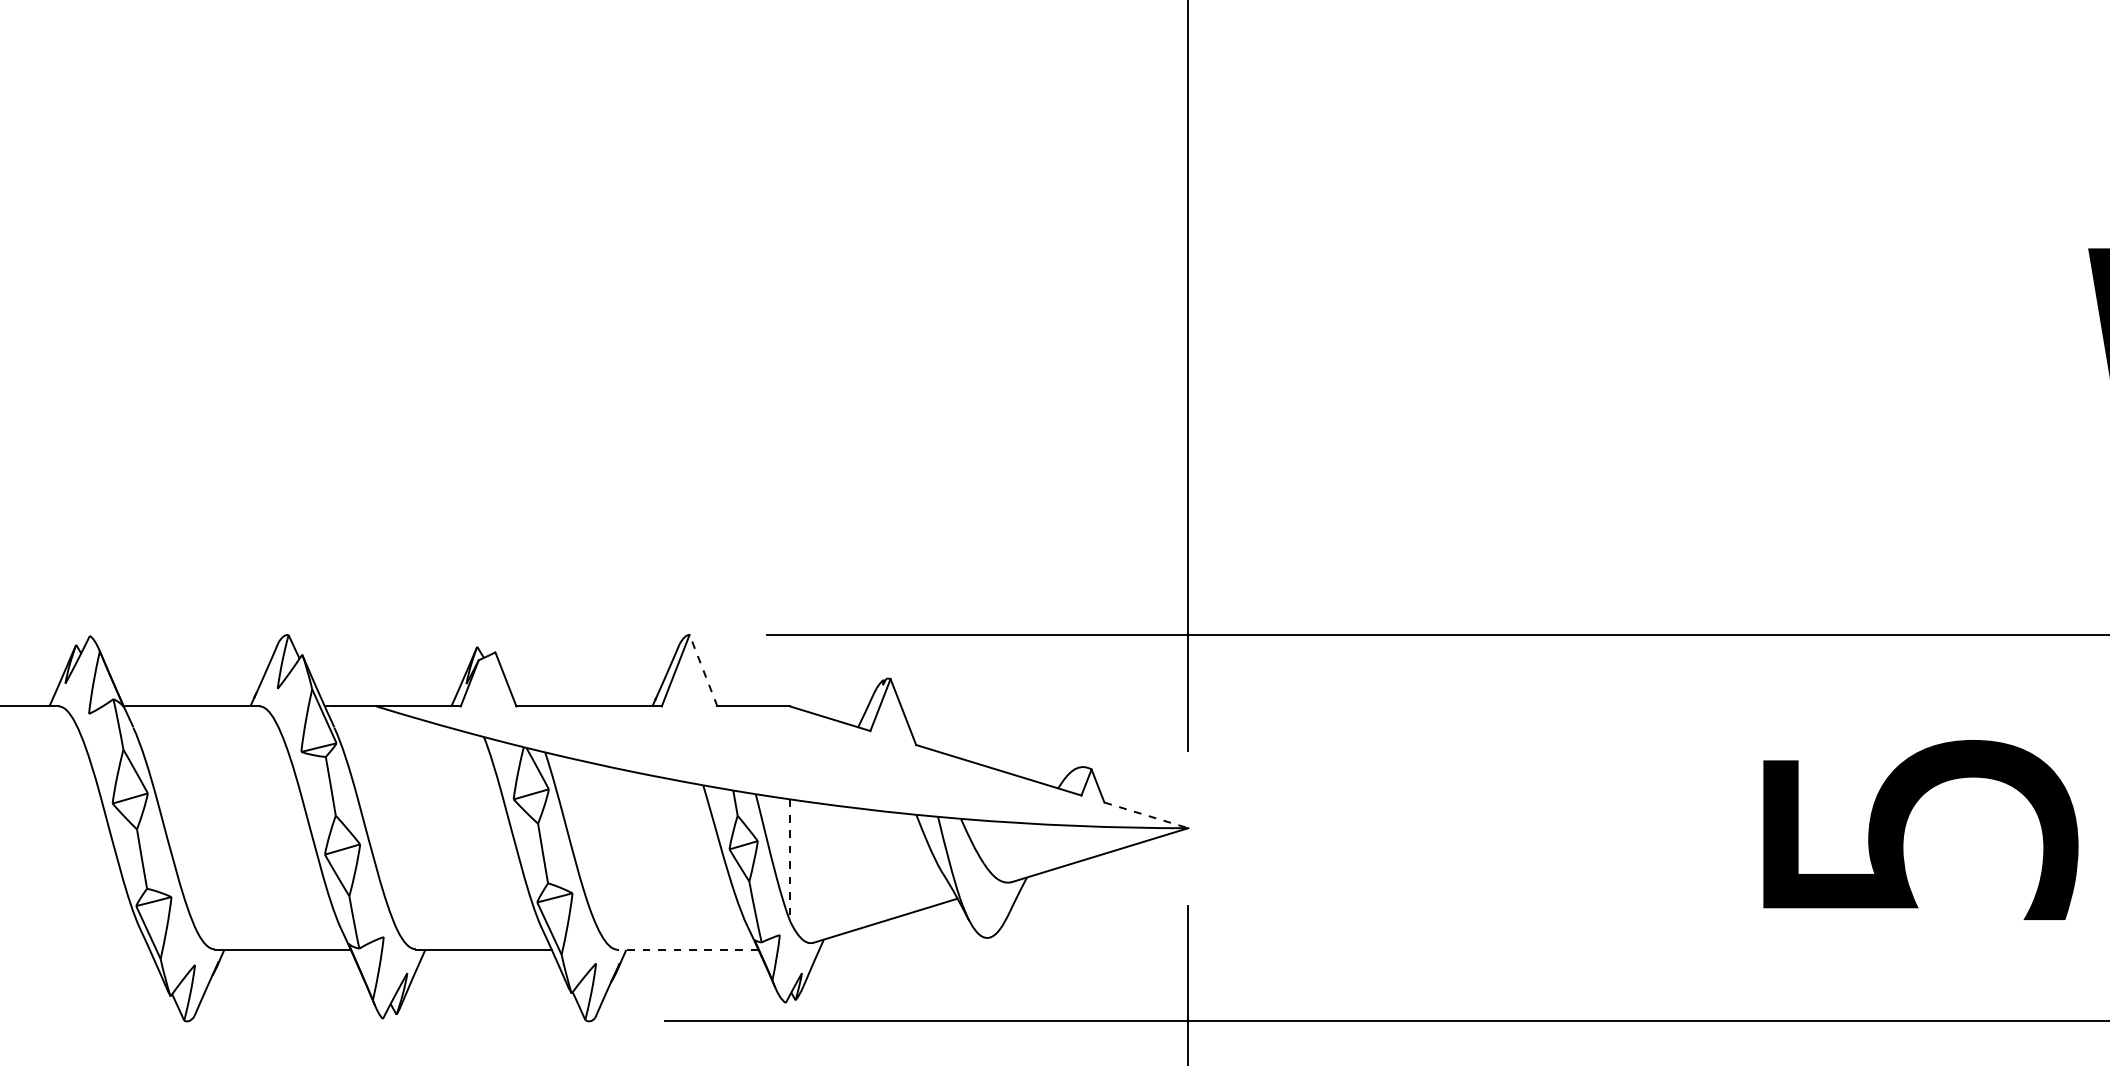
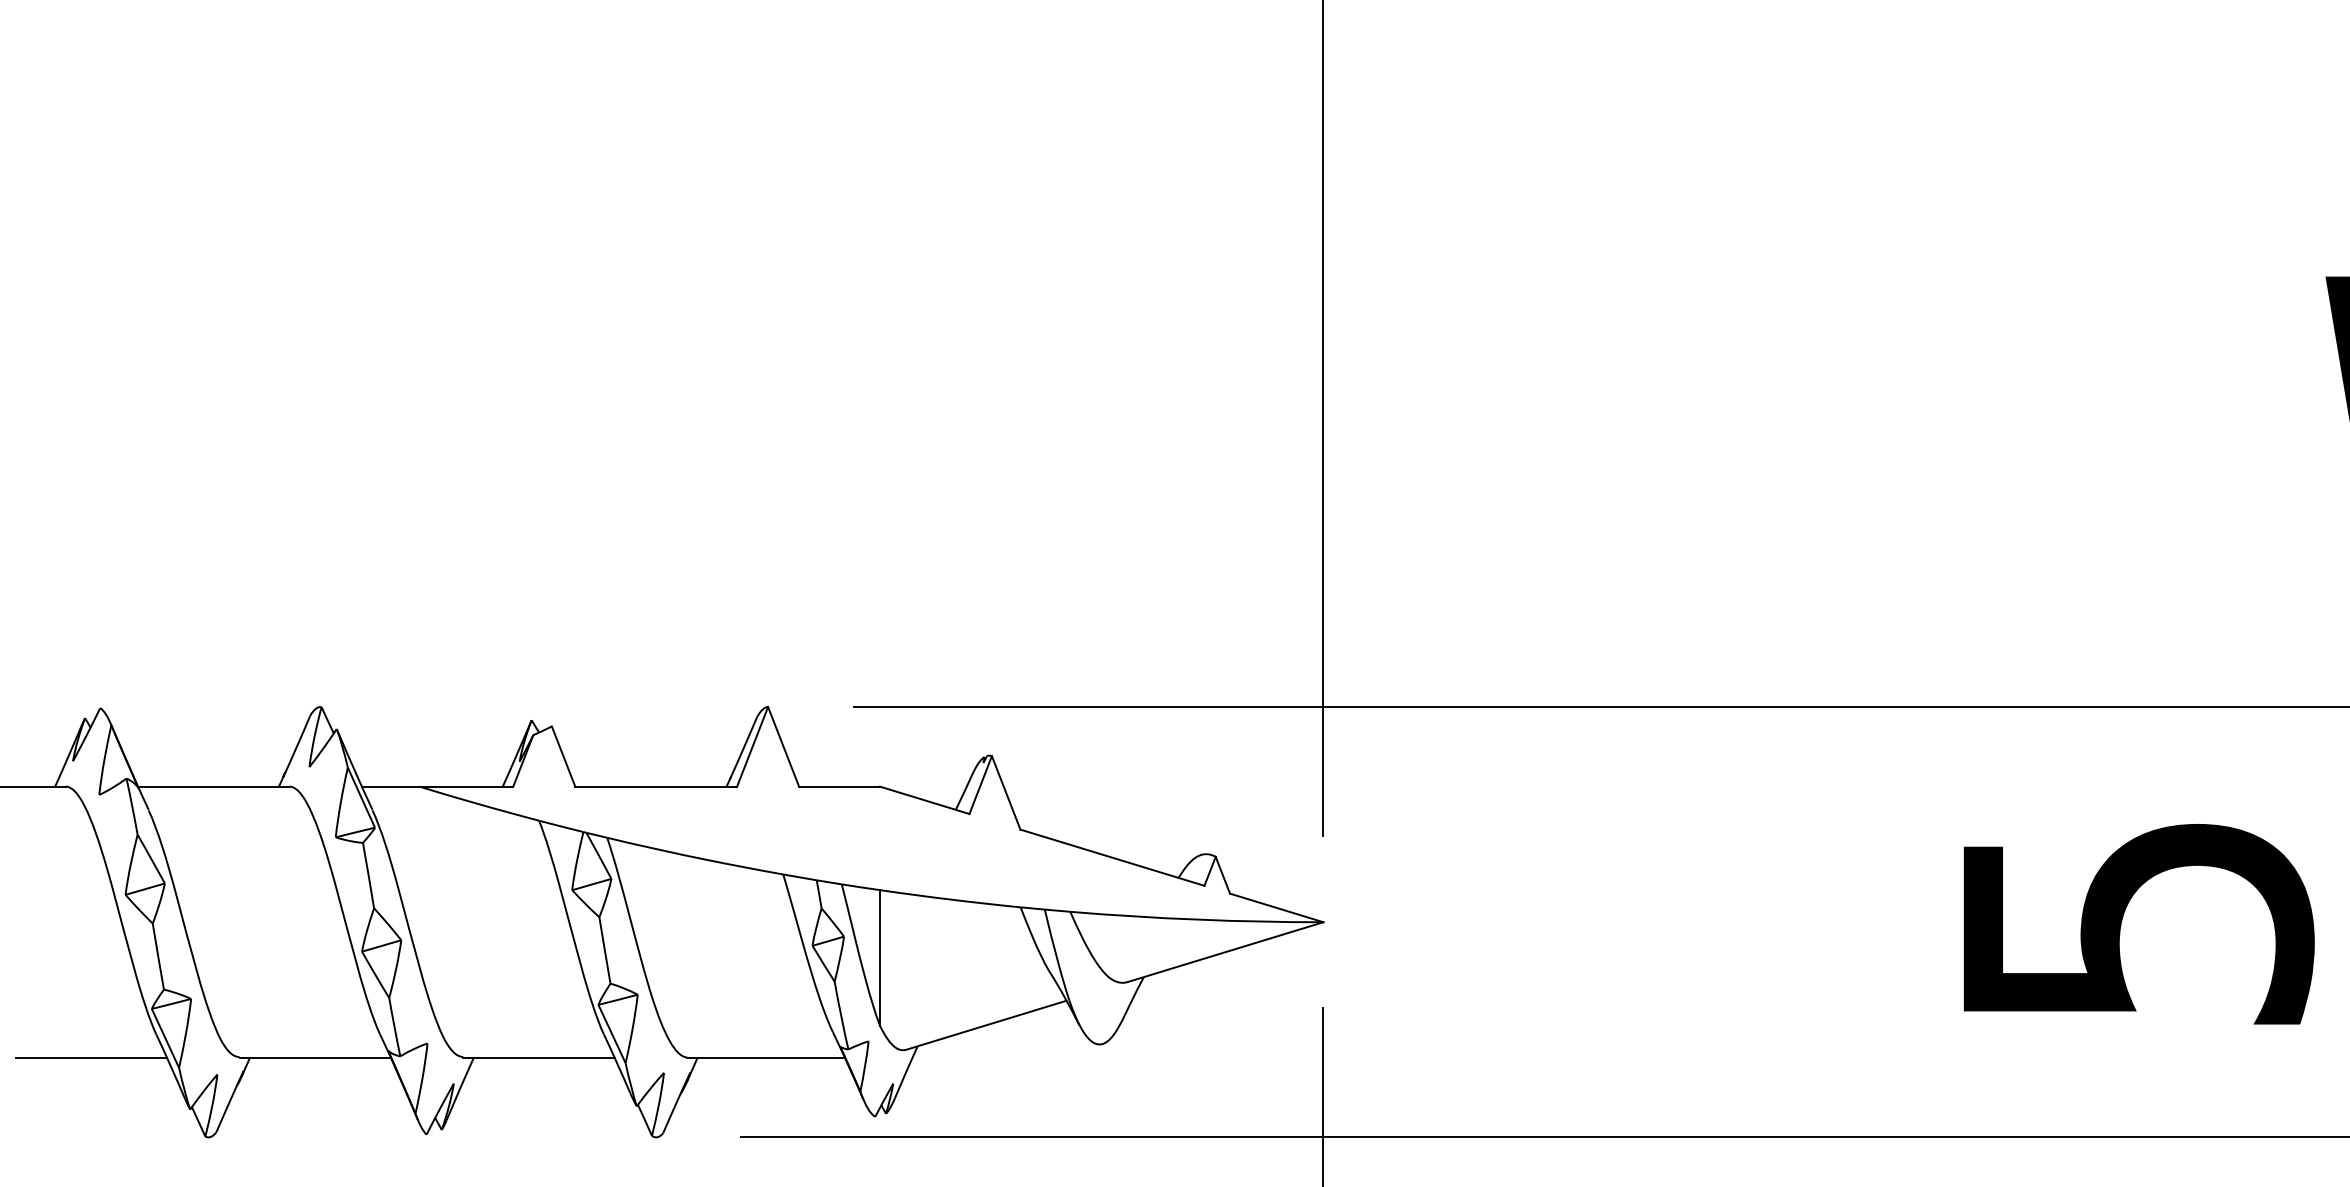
line: (703, 670) -> (783, 746), dashed -> solid
line: (1146, 814) -> (1276, 907), dashed -> solid
line: (790, 859) -> (880, 957), dashed -> solid
line: (82, 949) -> (91, 1057), added
line: (688, 949) -> (766, 1057), dashed -> solid

